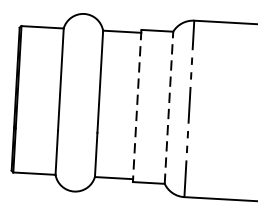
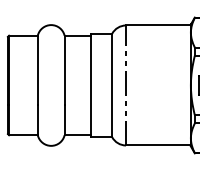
line: (137, 106) -> (90, 85), dashed -> solid
line: (169, 107) -> (112, 85), dashed -> solid

